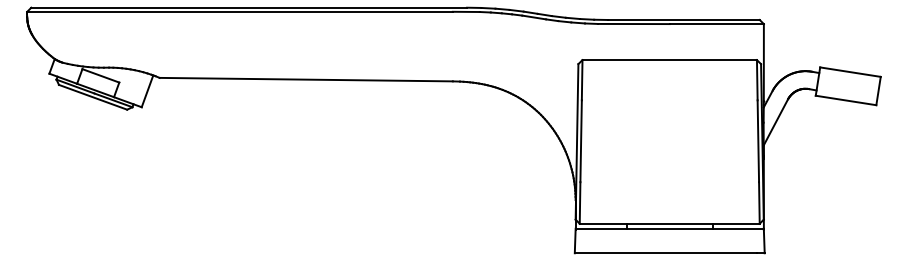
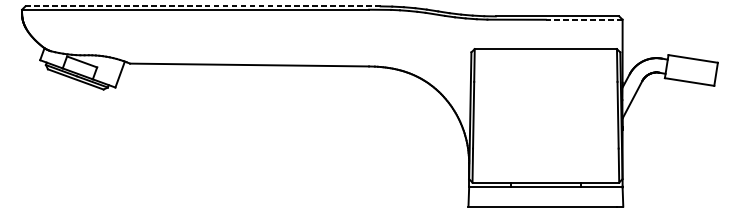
line: (249, 7) -> (203, 6), solid -> dashed
line: (716, 24) -> (583, 20), solid -> dashed

